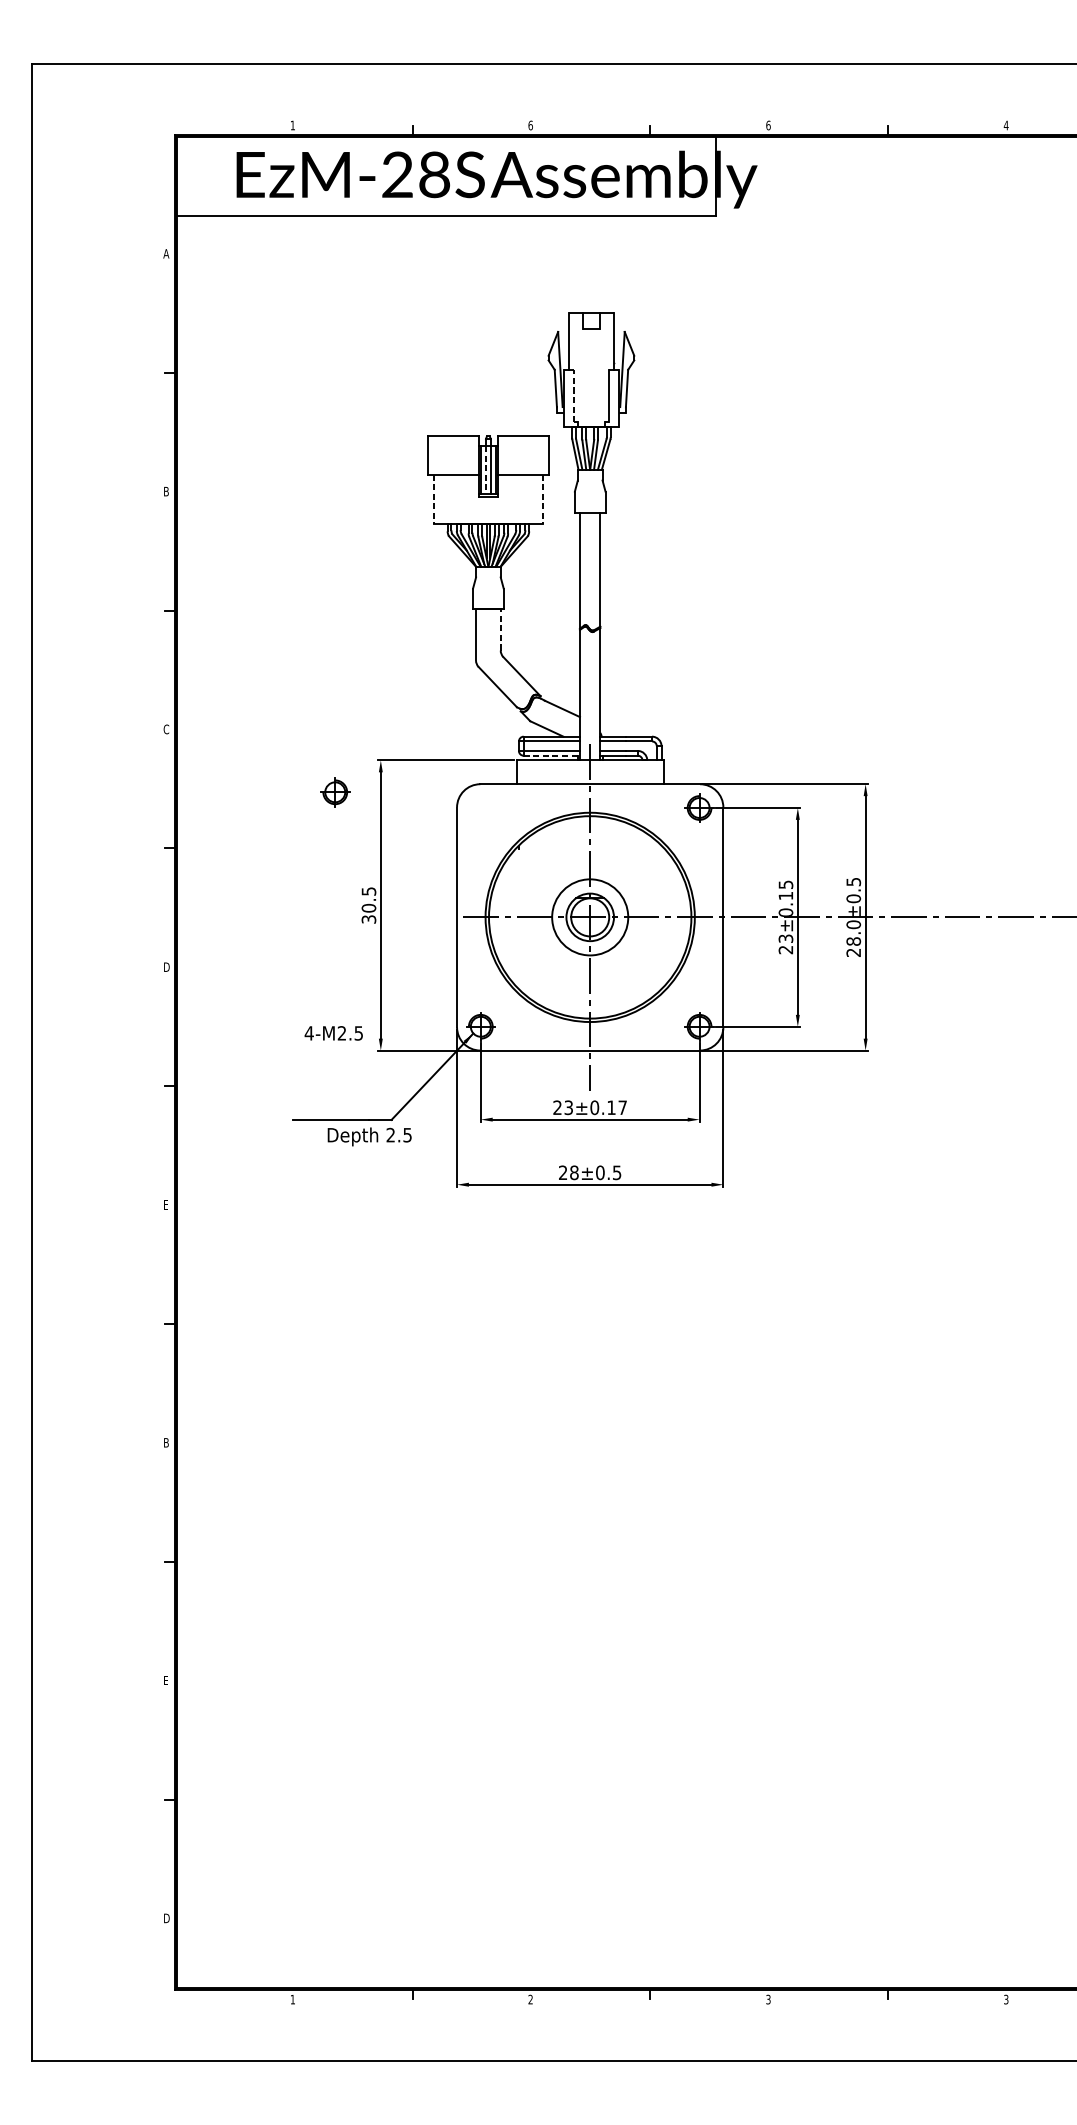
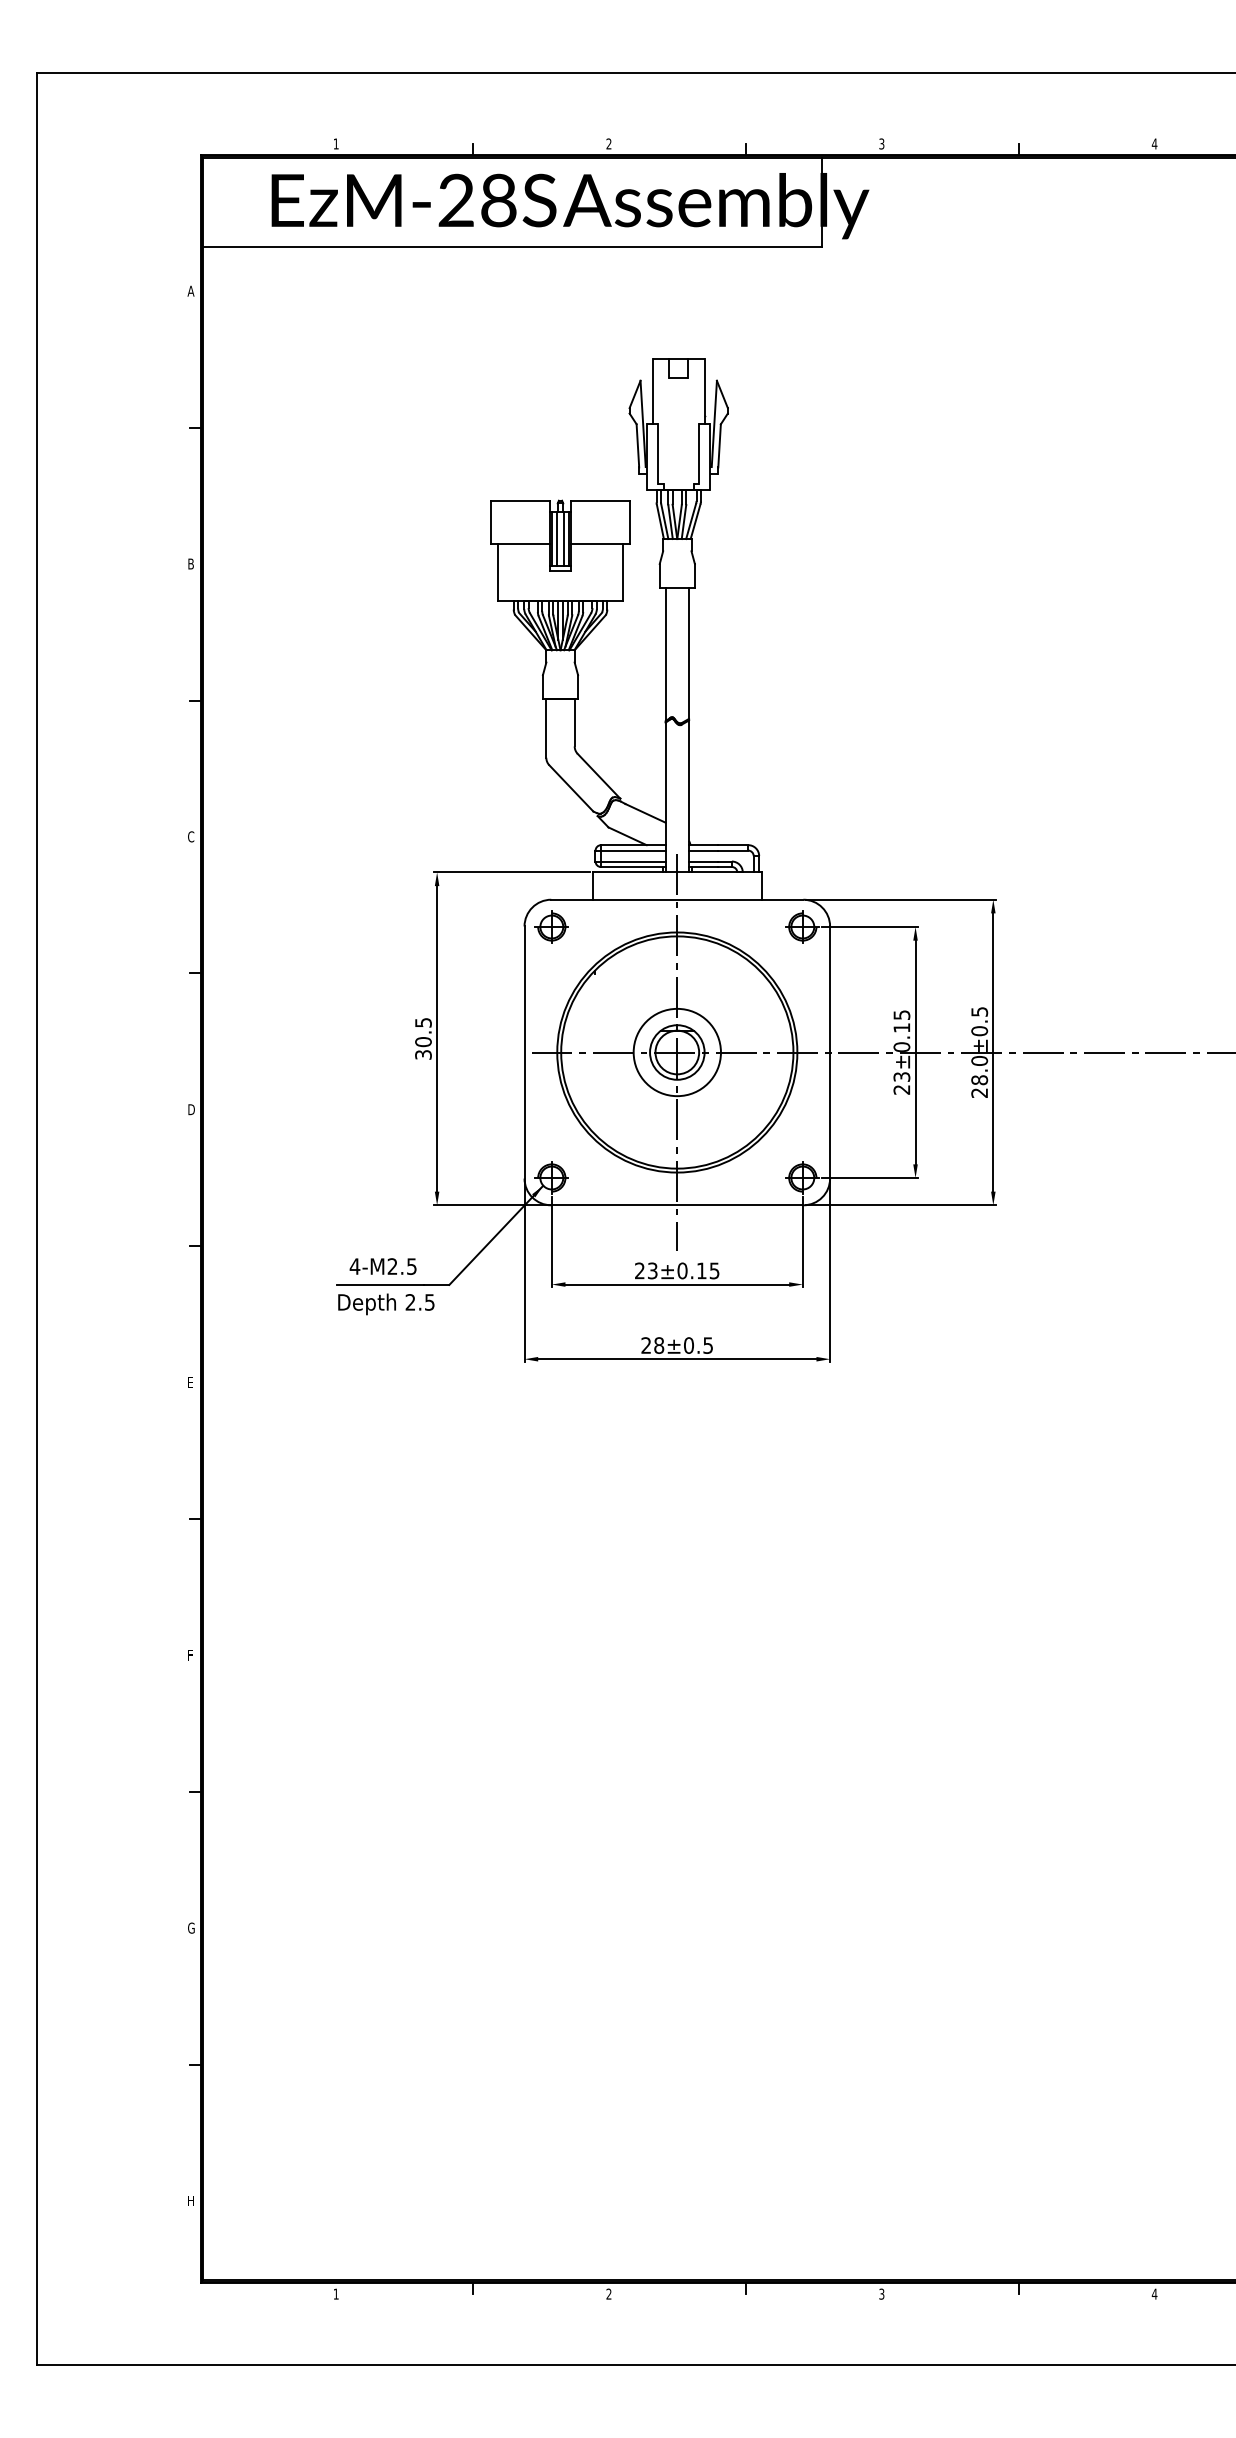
text: (530, 125) -> (608, 143), 6 -> 2
text: (768, 125) -> (881, 143), 6 -> 3
line: (573, 396) -> (658, 454), dashed -> solid
line: (485, 470) -> (557, 539), dashed -> solid
line: (433, 499) -> (497, 573), dashed -> solid
line: (543, 499) -> (623, 573), dashed -> solid
line: (500, 629) -> (574, 722), dashed -> solid
line: (552, 756) -> (633, 867), dashed -> solid
part: (334, 791) -> (551, 926), moved
text: (333, 1033) -> (382, 1266), moved
text: (622, 1107) -> (714, 1270), 23±0.17 -> 23±0.15
text: (369, 1137) -> (386, 1304), moved
text: (165, 1442) -> (190, 1654), B -> F
text: (166, 1680) -> (191, 1927), E -> G
text: (166, 1917) -> (191, 2200), D -> H
text: (1006, 1999) -> (1154, 2293), 3 -> 4

